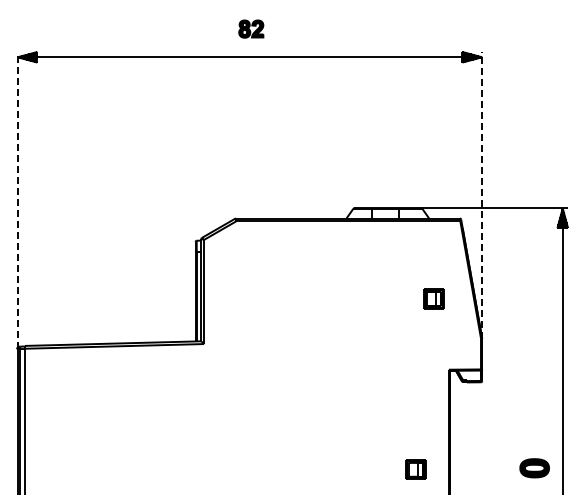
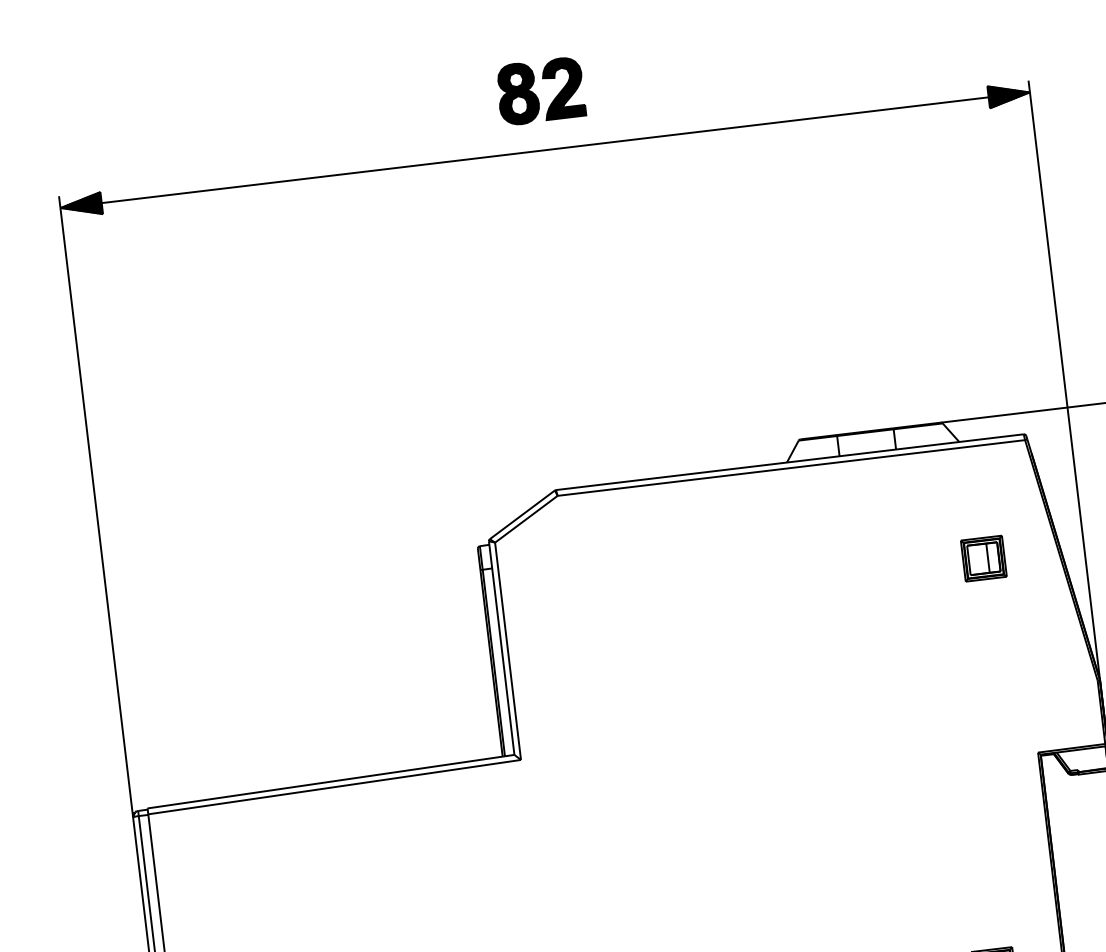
part: (251, 28) -> (541, 89), size x1.67
line: (482, 195) -> (1064, 380), dashed -> solid
line: (17, 200) -> (95, 506), dashed -> solid
part: (433, 298) -> (982, 557), moved

